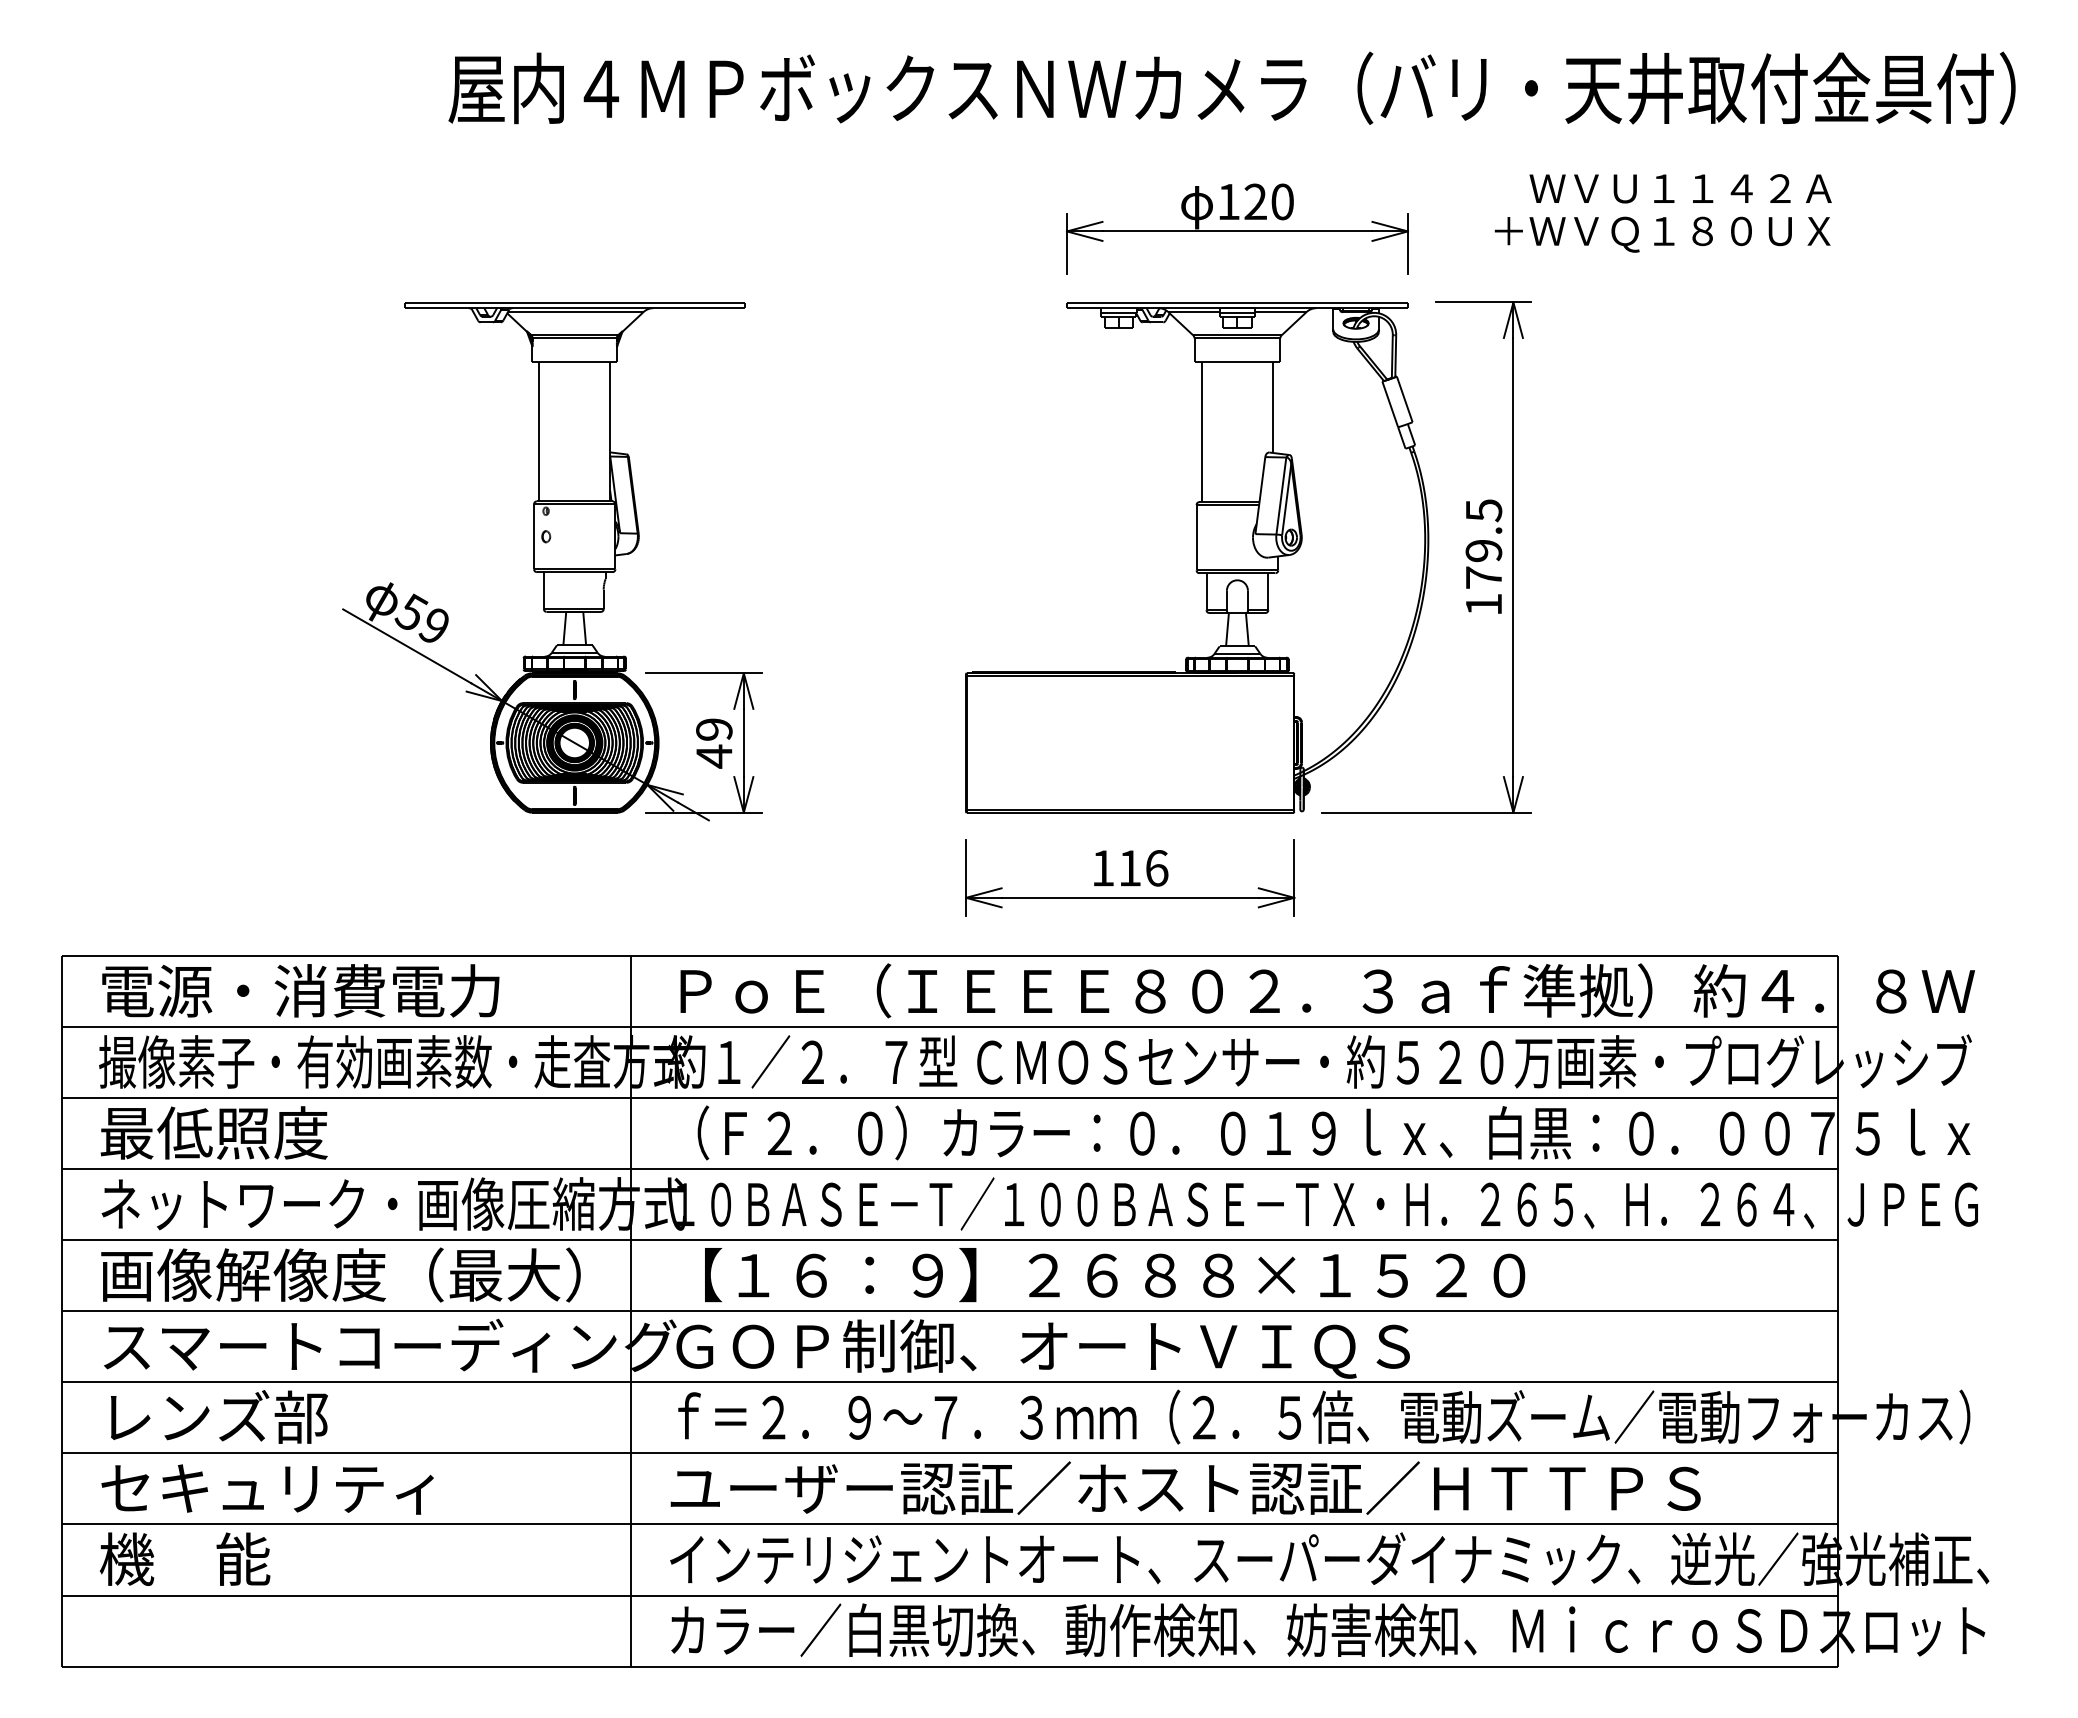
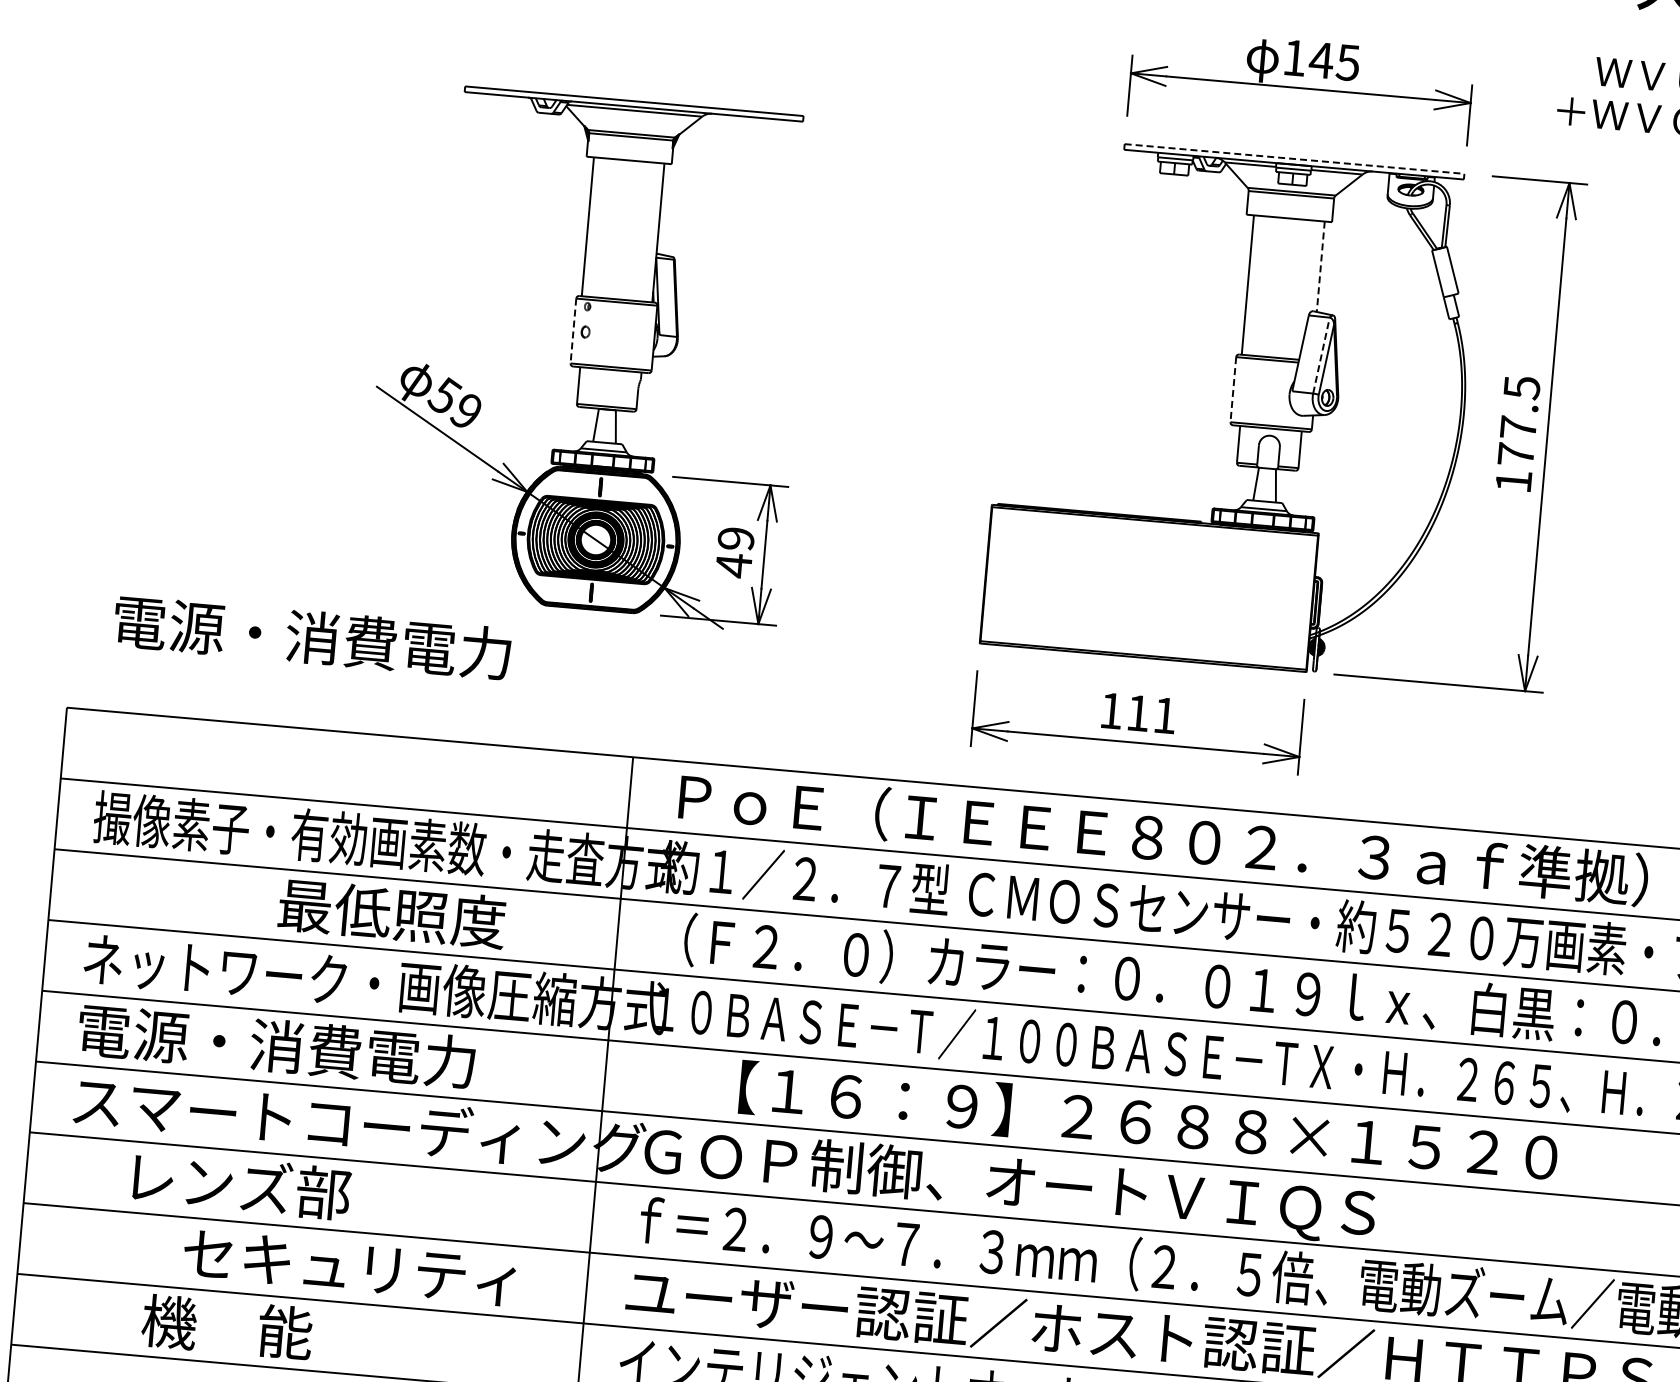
text: (1268, 201) -> (1334, 61), 120 -> 145
line: (1237, 302) -> (1294, 158), solid -> dashed
line: (1272, 408) -> (1320, 267), solid -> dashed
line: (1281, 496) -> (1321, 356), solid -> dashed
line: (534, 536) -> (573, 330), solid -> dashed
line: (1196, 537) -> (1233, 389), solid -> dashed
text: (1483, 550) -> (1518, 427), 179.5 -> 177.5
text: (1157, 868) -> (1165, 715), 116 -> 111
text: (300, 990) -> (312, 637), moved
text: (213, 1132) -> (391, 913), moved
text: (340, 1274) -> (316, 1049), 画像解像度（最大） -> 電源・消費電力
text: (1115, 1275) -> (1149, 1122), moved
text: (219, 1416) -> (242, 1185), moved
text: (267, 1489) -> (349, 1267), moved
text: (184, 1558) -> (226, 1326), moved

